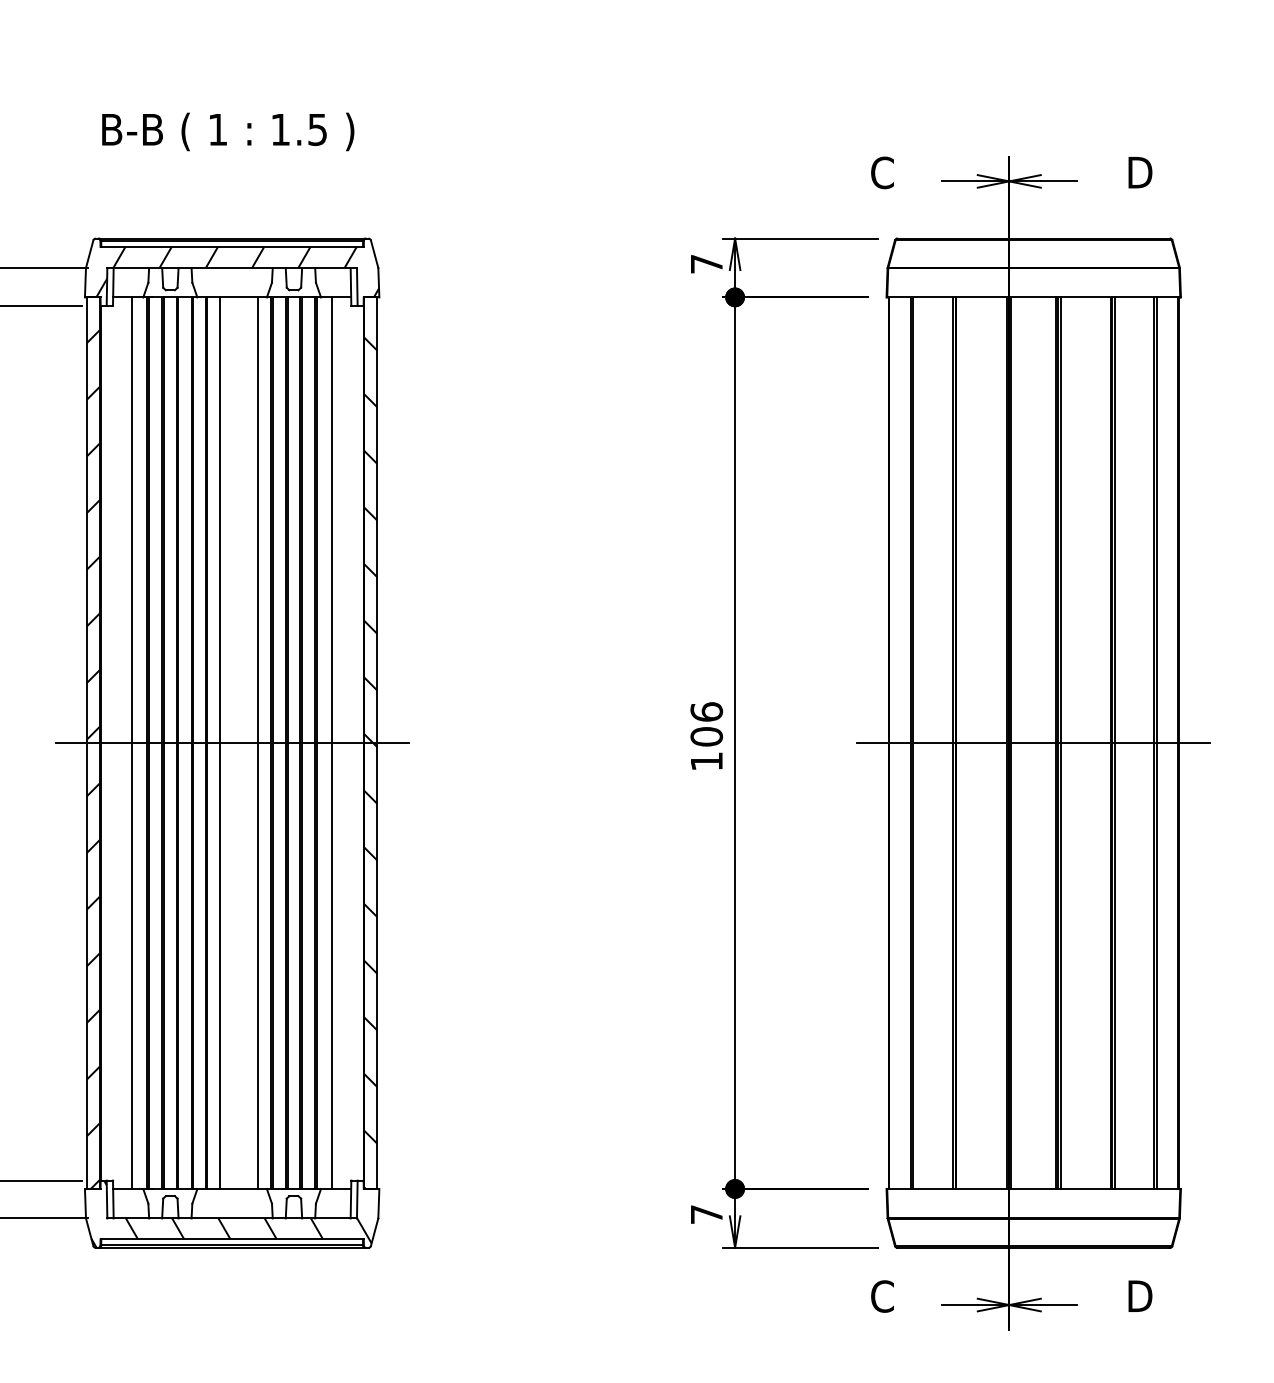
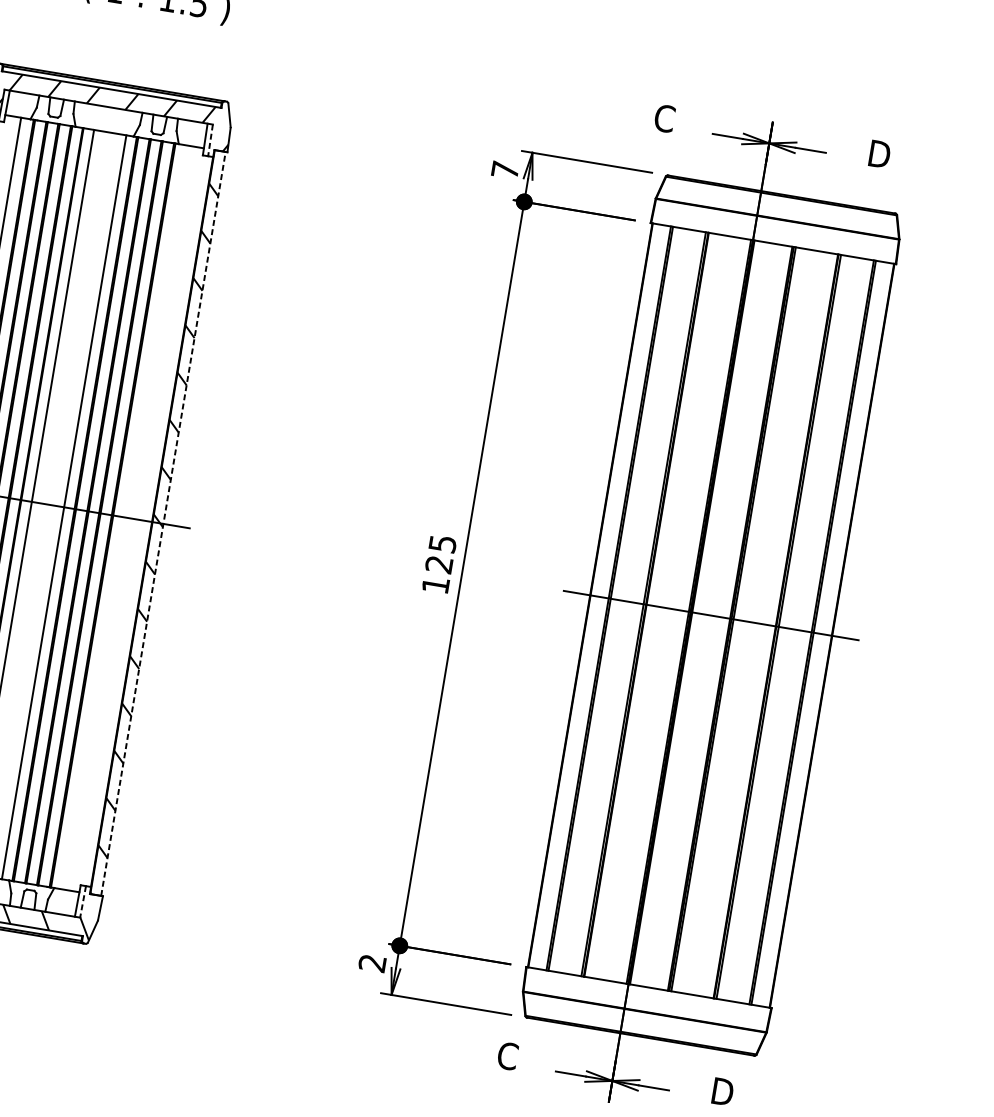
line: (357, 286) -> (210, 140), solid -> dashed
text: (706, 724) -> (440, 554), 106 -> 125
line: (332, 743) -> (126, 517), removed
line: (377, 743) -> (163, 524), solid -> dashed
line: (357, 1199) -> (83, 901), solid -> dashed
text: (706, 1214) -> (372, 963), 7 -> 2

